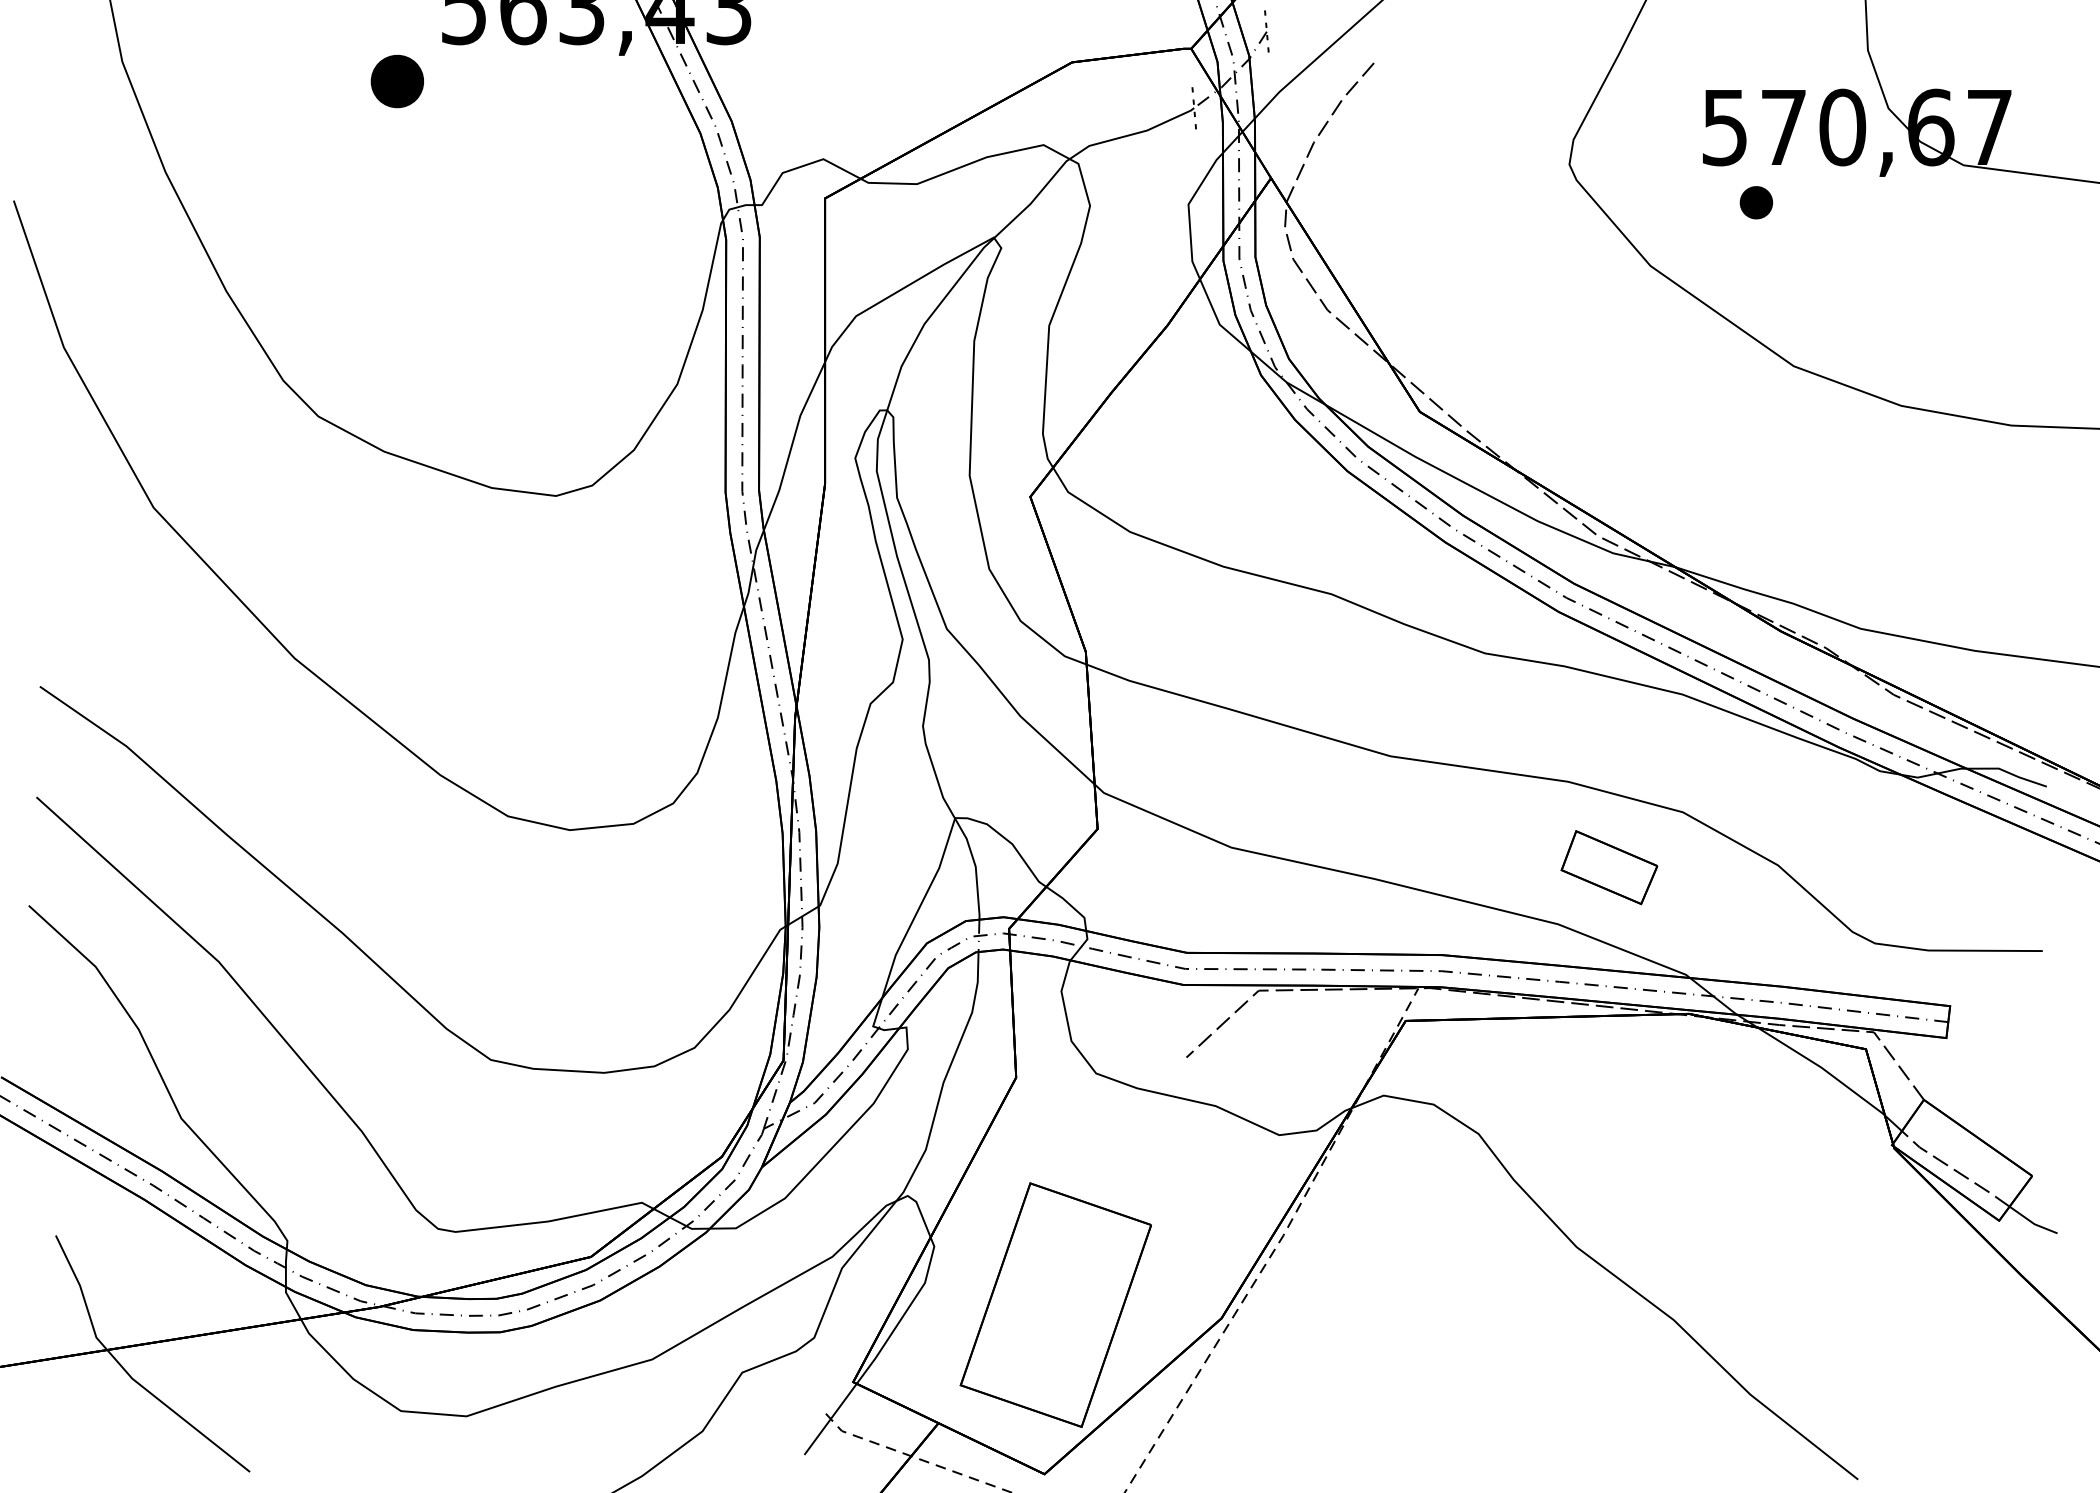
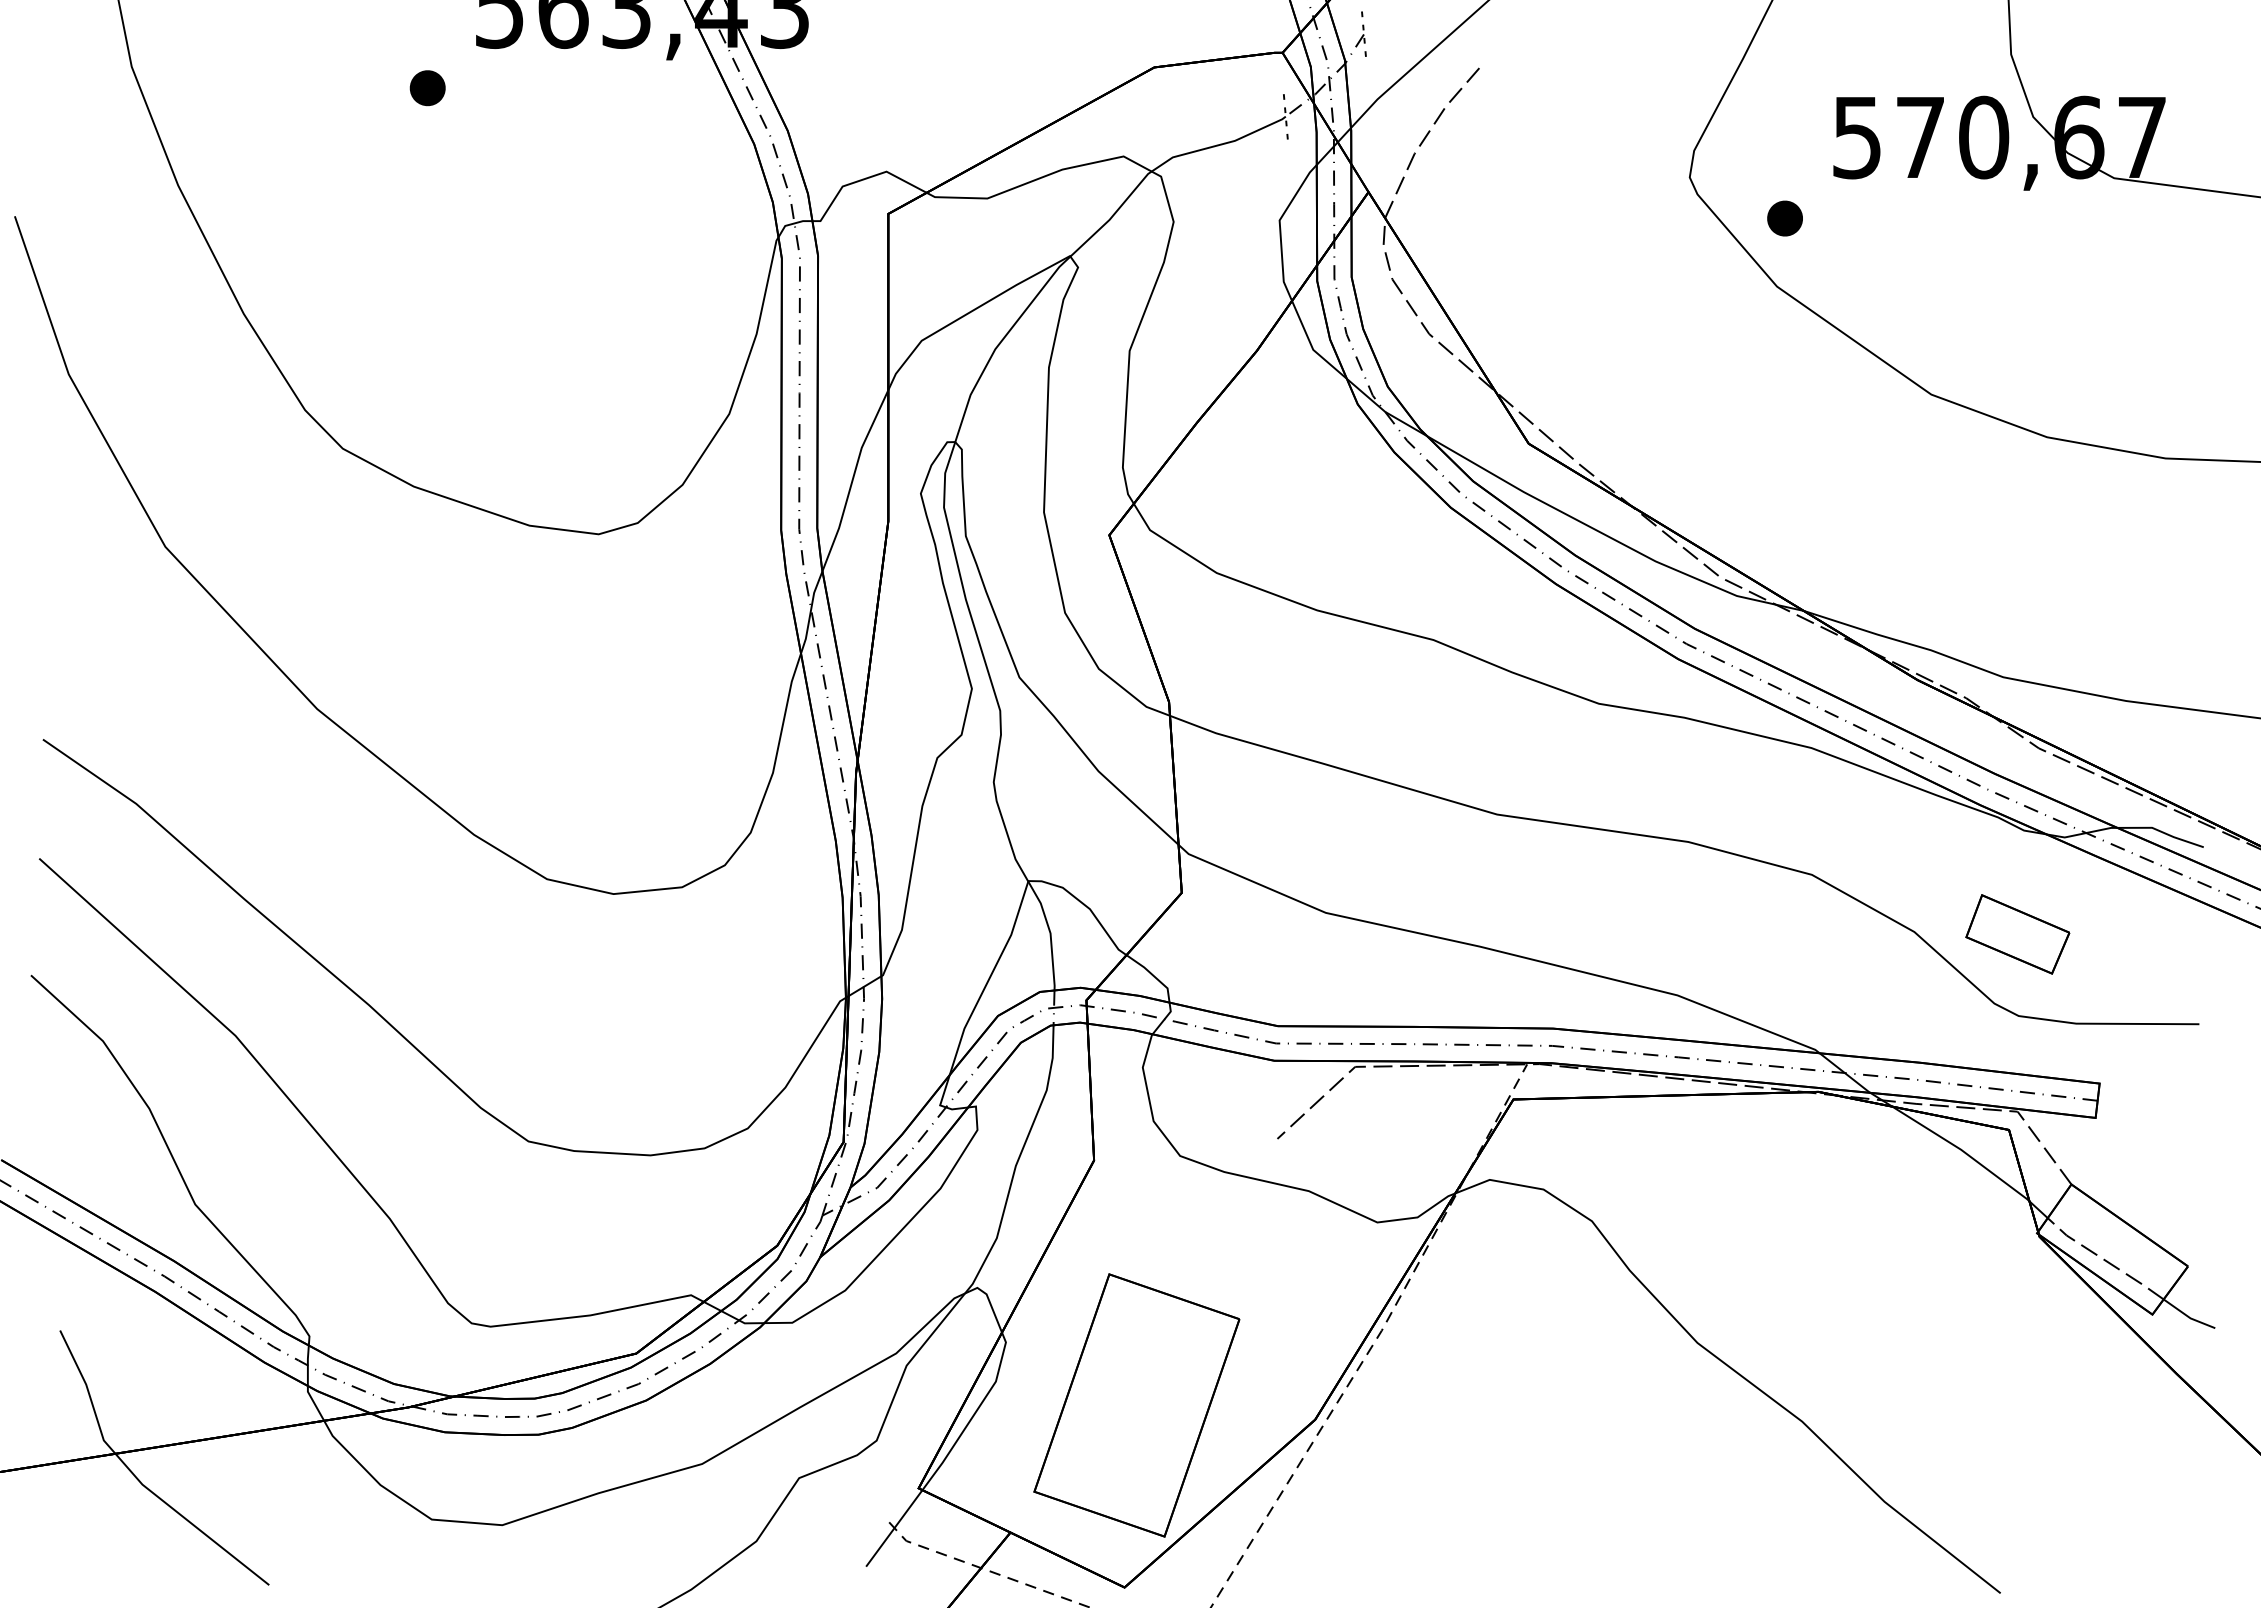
part: (397, 81) -> (427, 88), size x0.62
part: (1755, 202) -> (1784, 218), moved
part: (1609, 867) -> (2017, 934), moved

